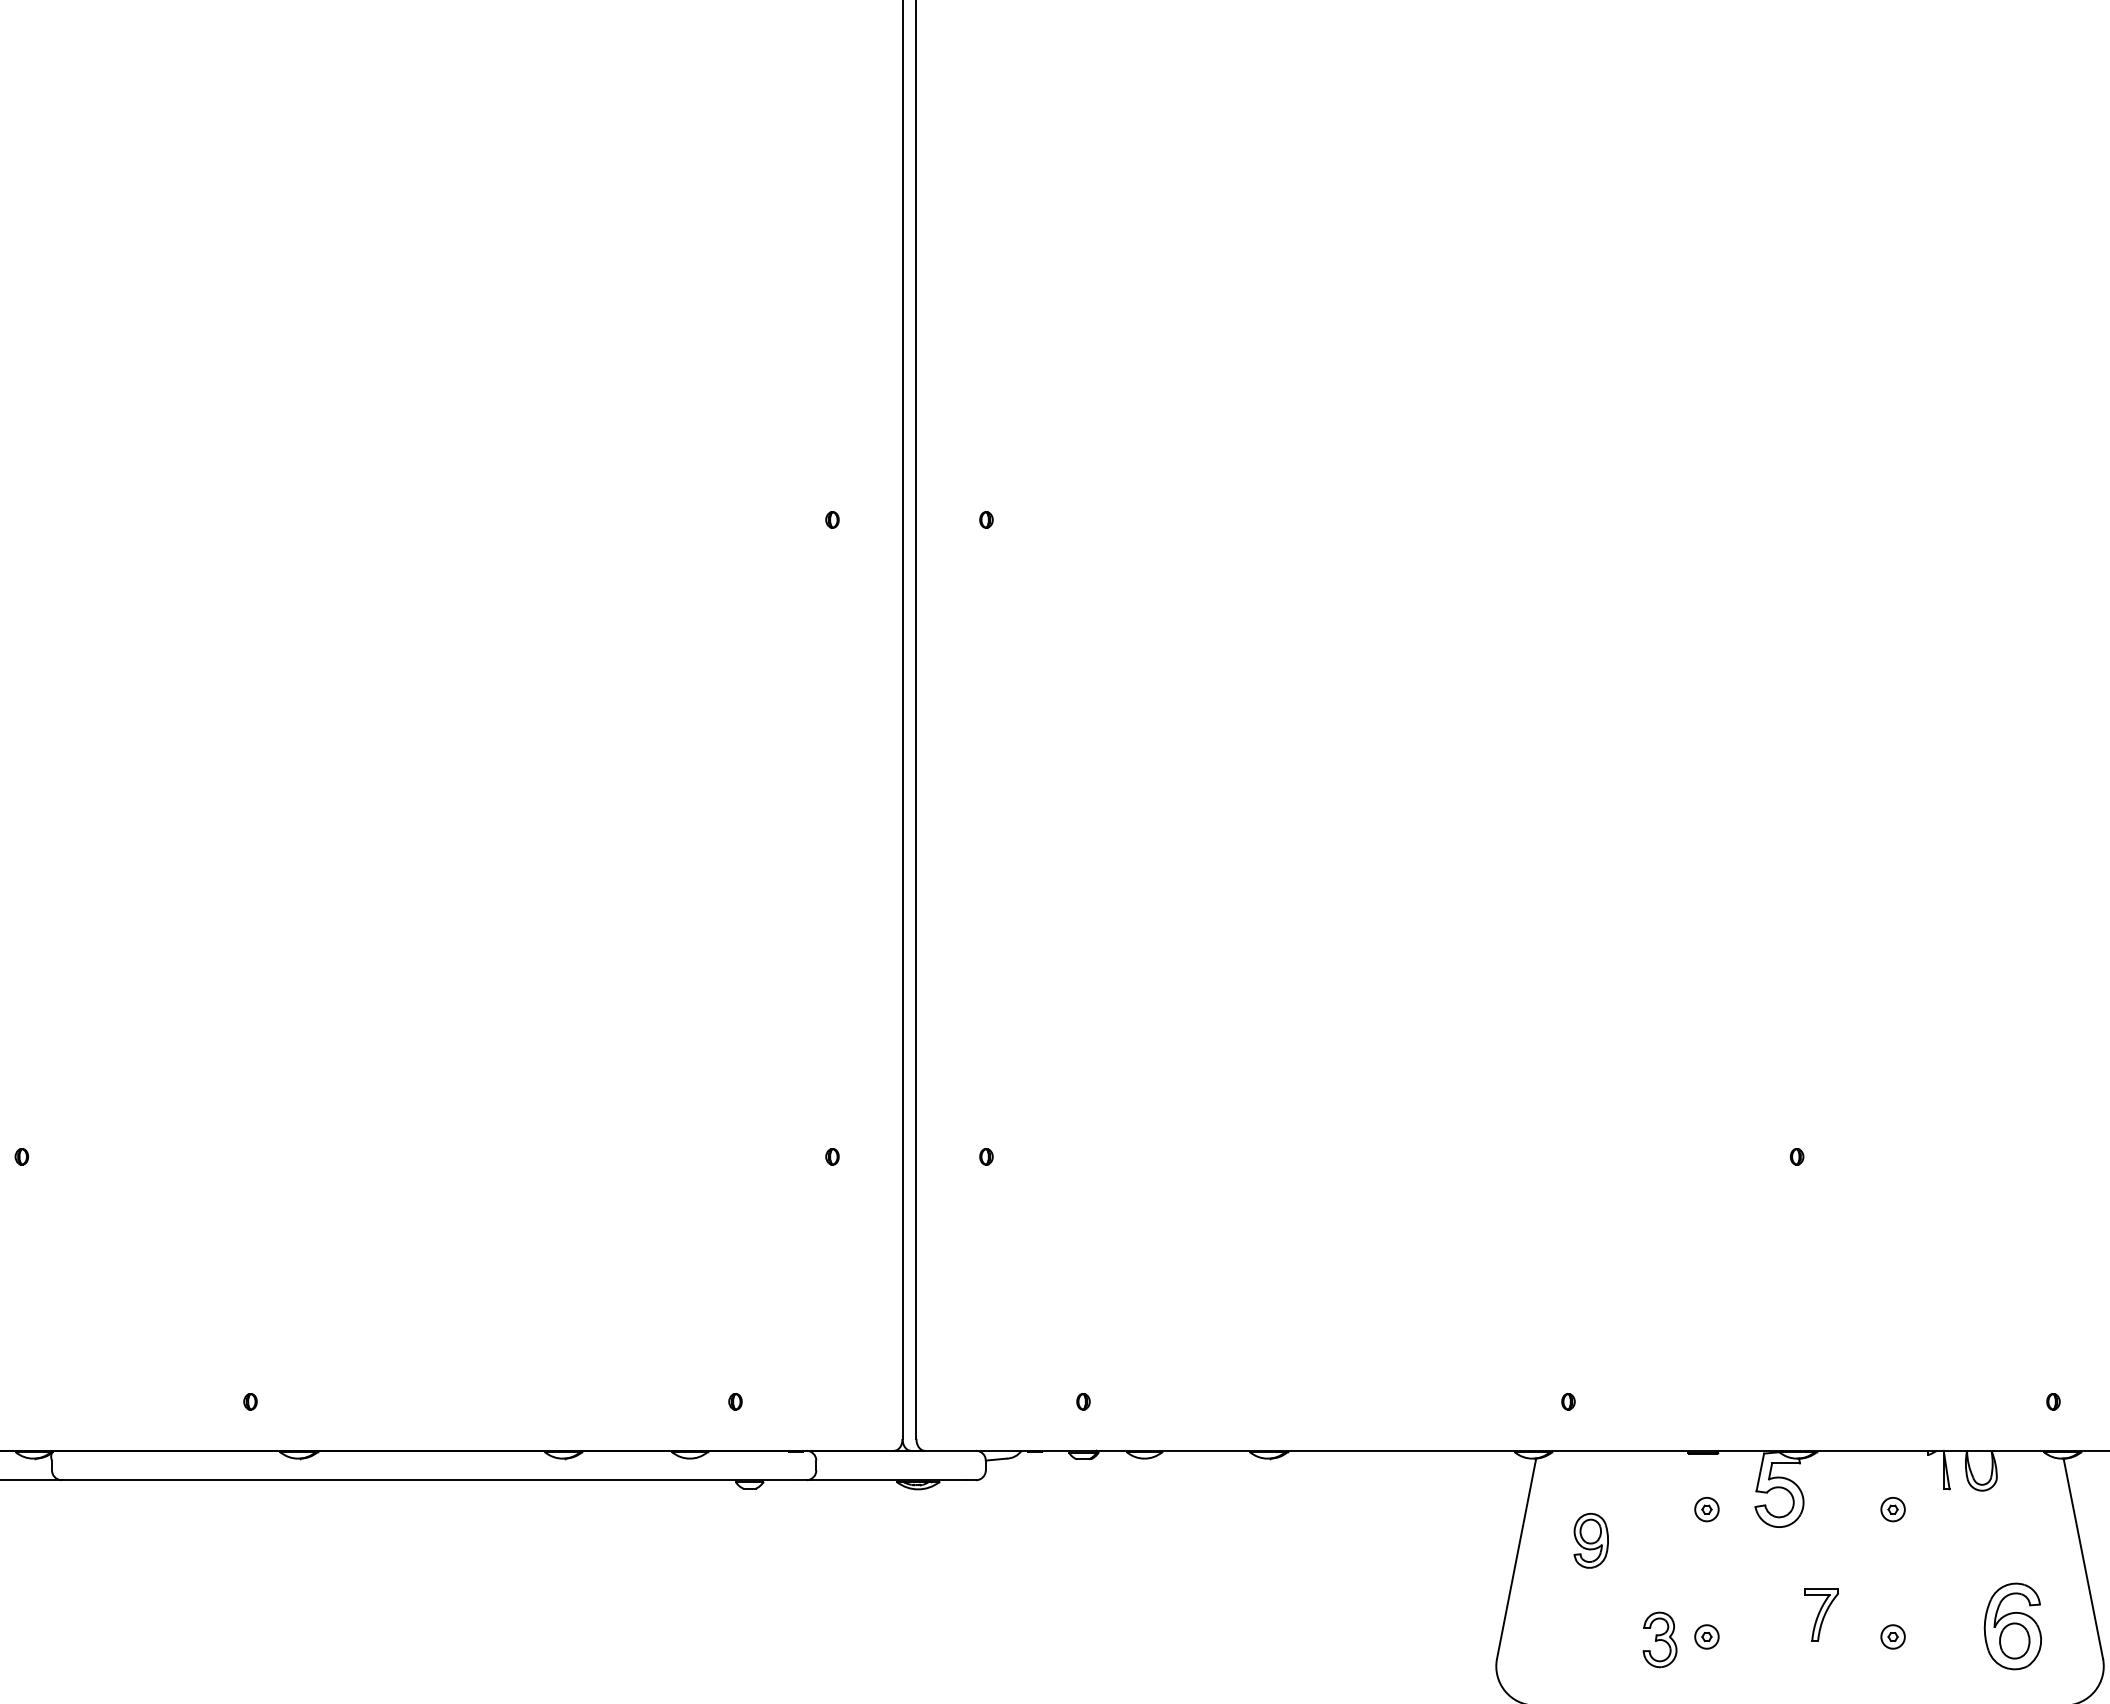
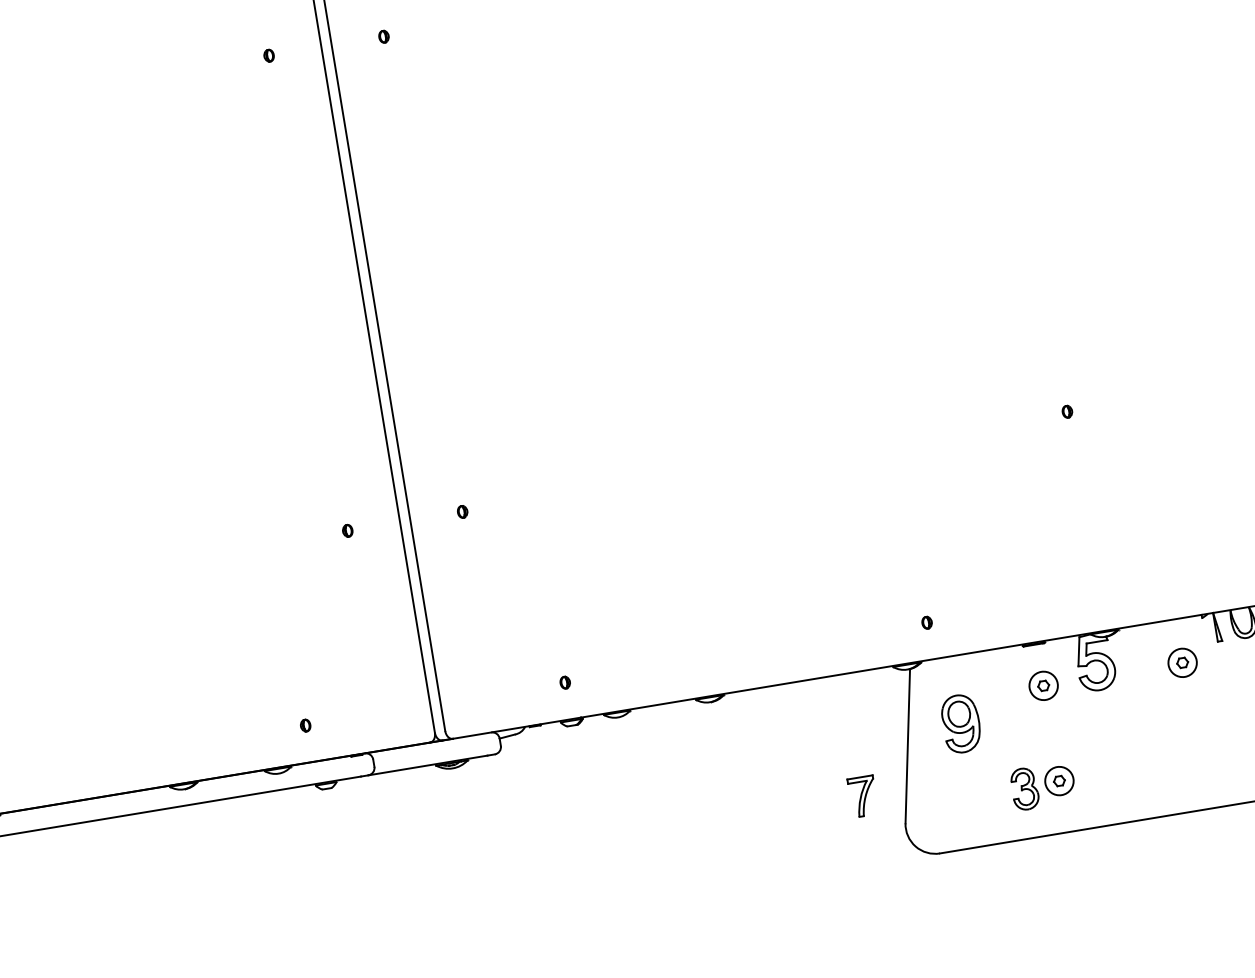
part: (1706, 1509) -> (1043, 686), size x1.6
part: (1892, 1509) -> (1182, 663), size x1.6
part: (1590, 1540) -> (960, 723), size x1.4
part: (1821, 1614) -> (863, 796), moved
part: (1706, 1636) -> (1059, 780), size x1.6
part: (1892, 1636) -> (1197, 757), removed

